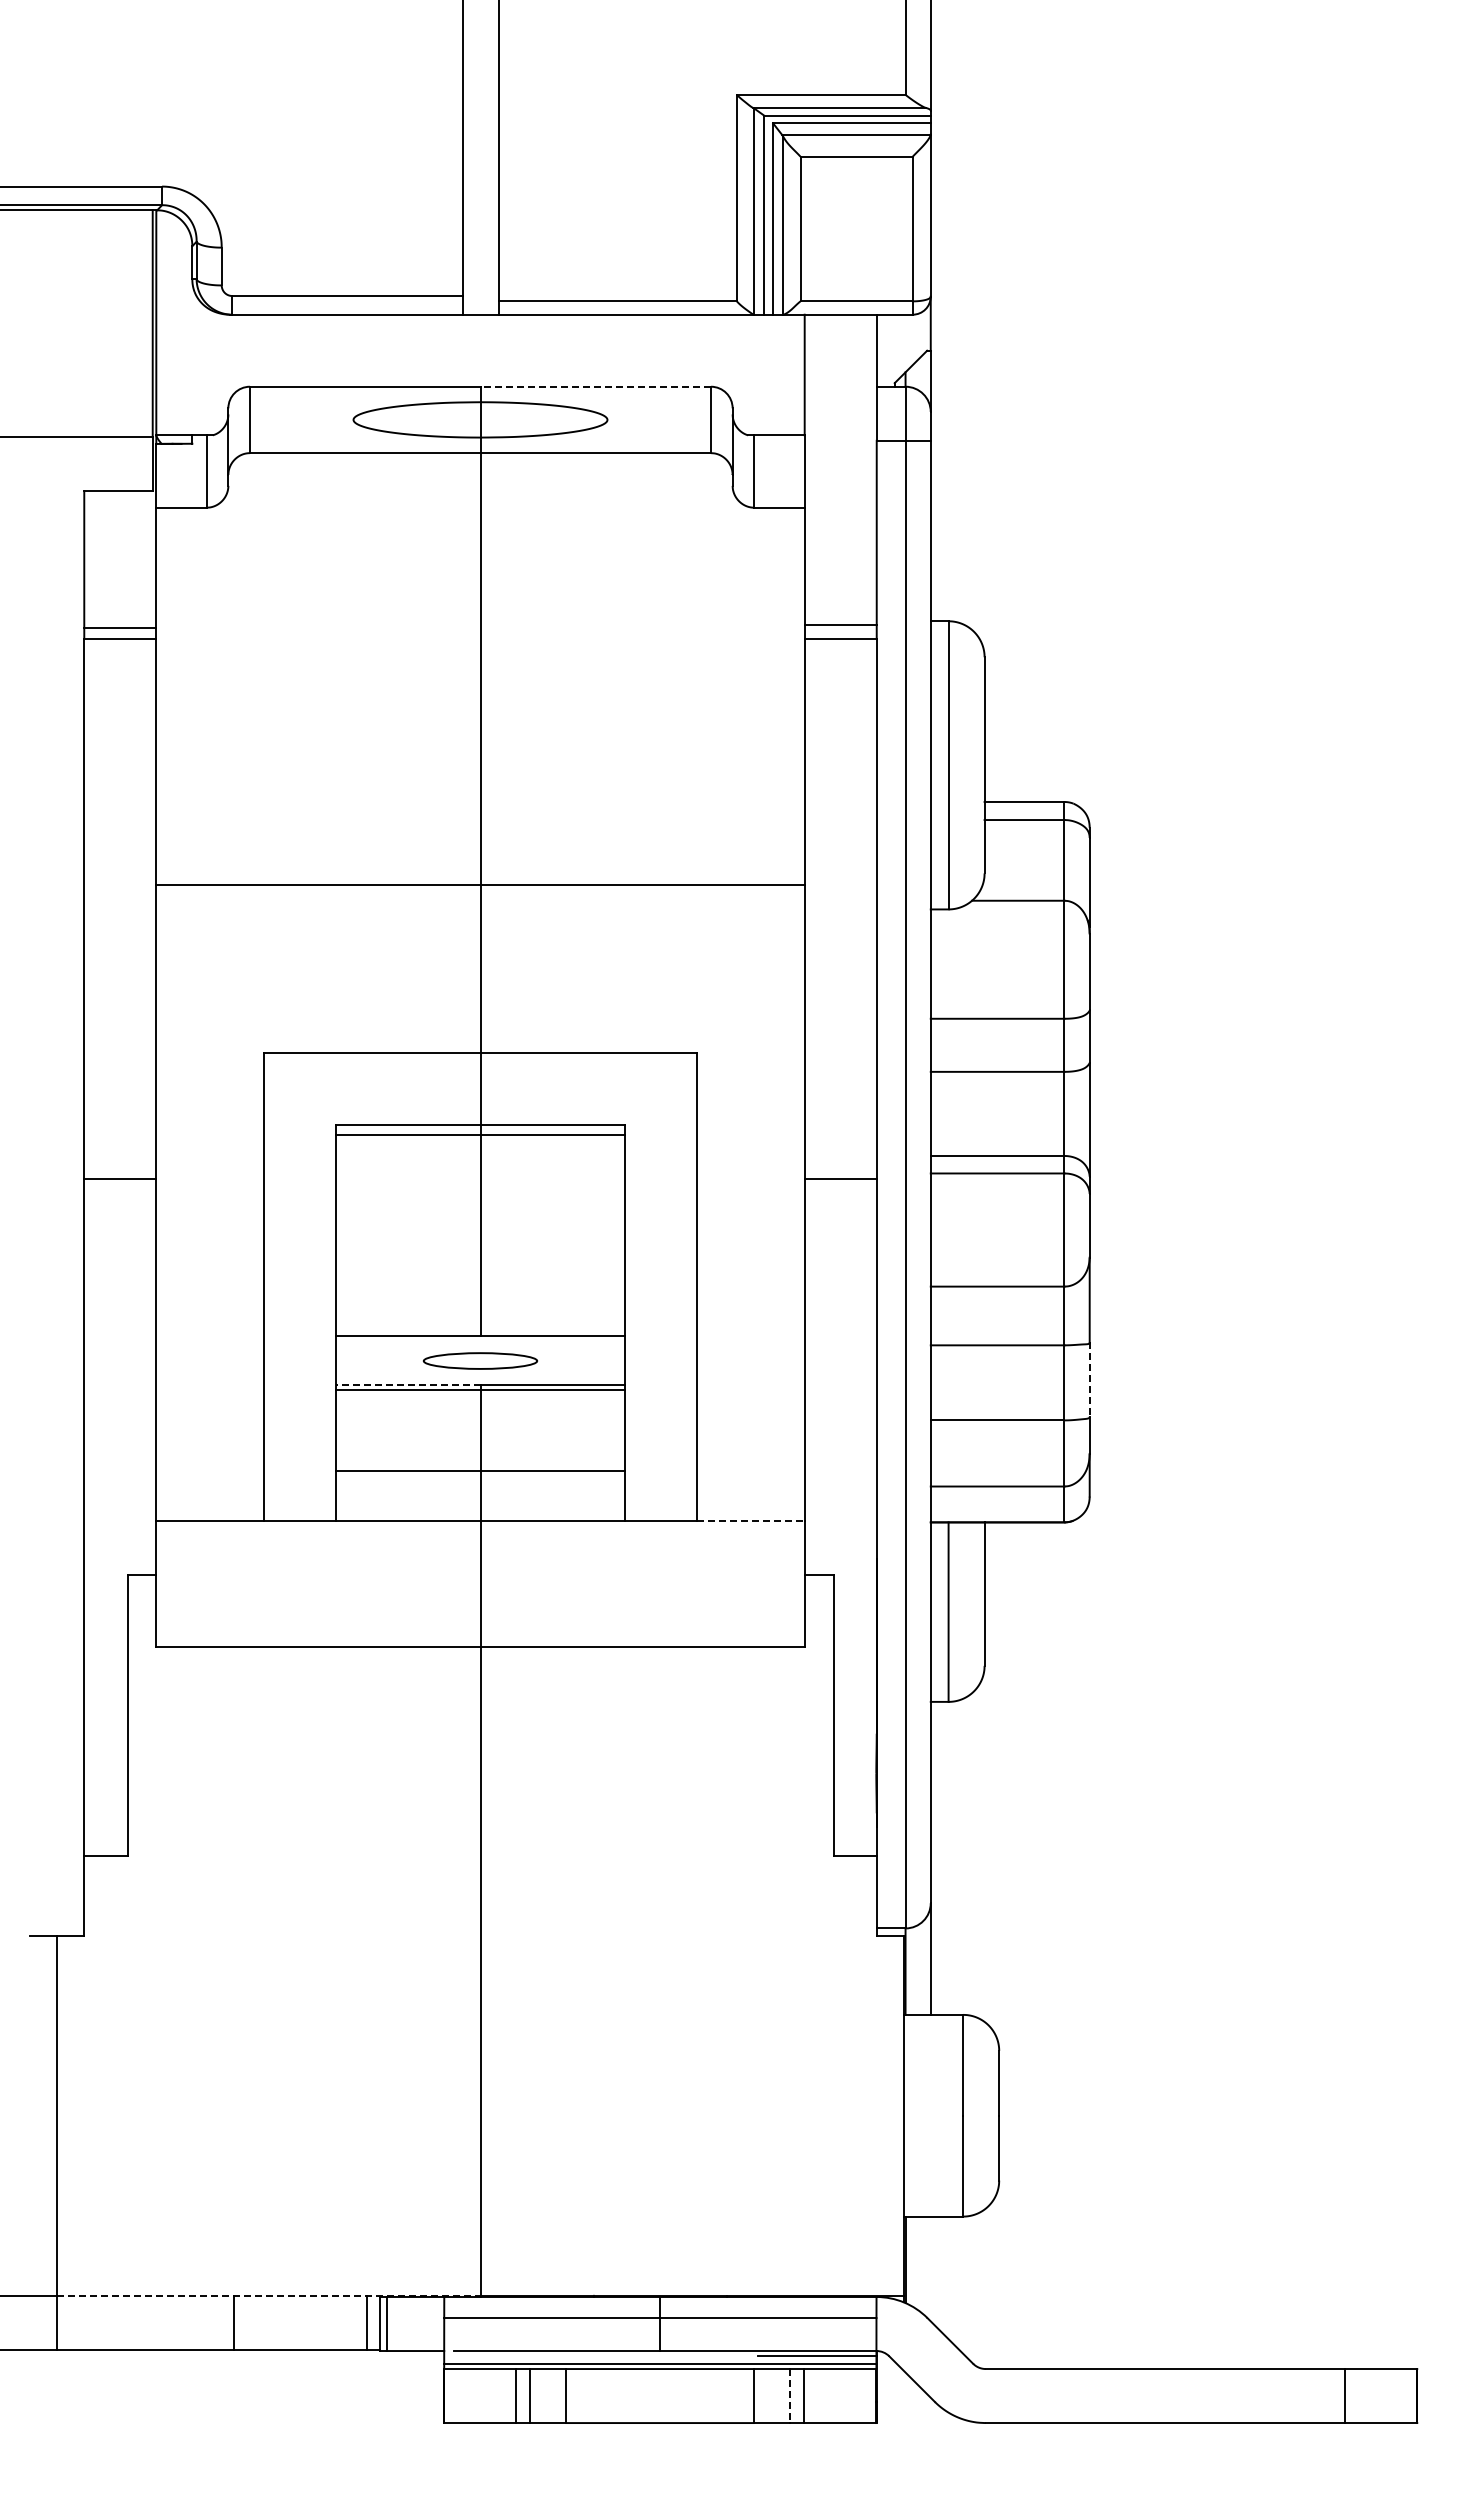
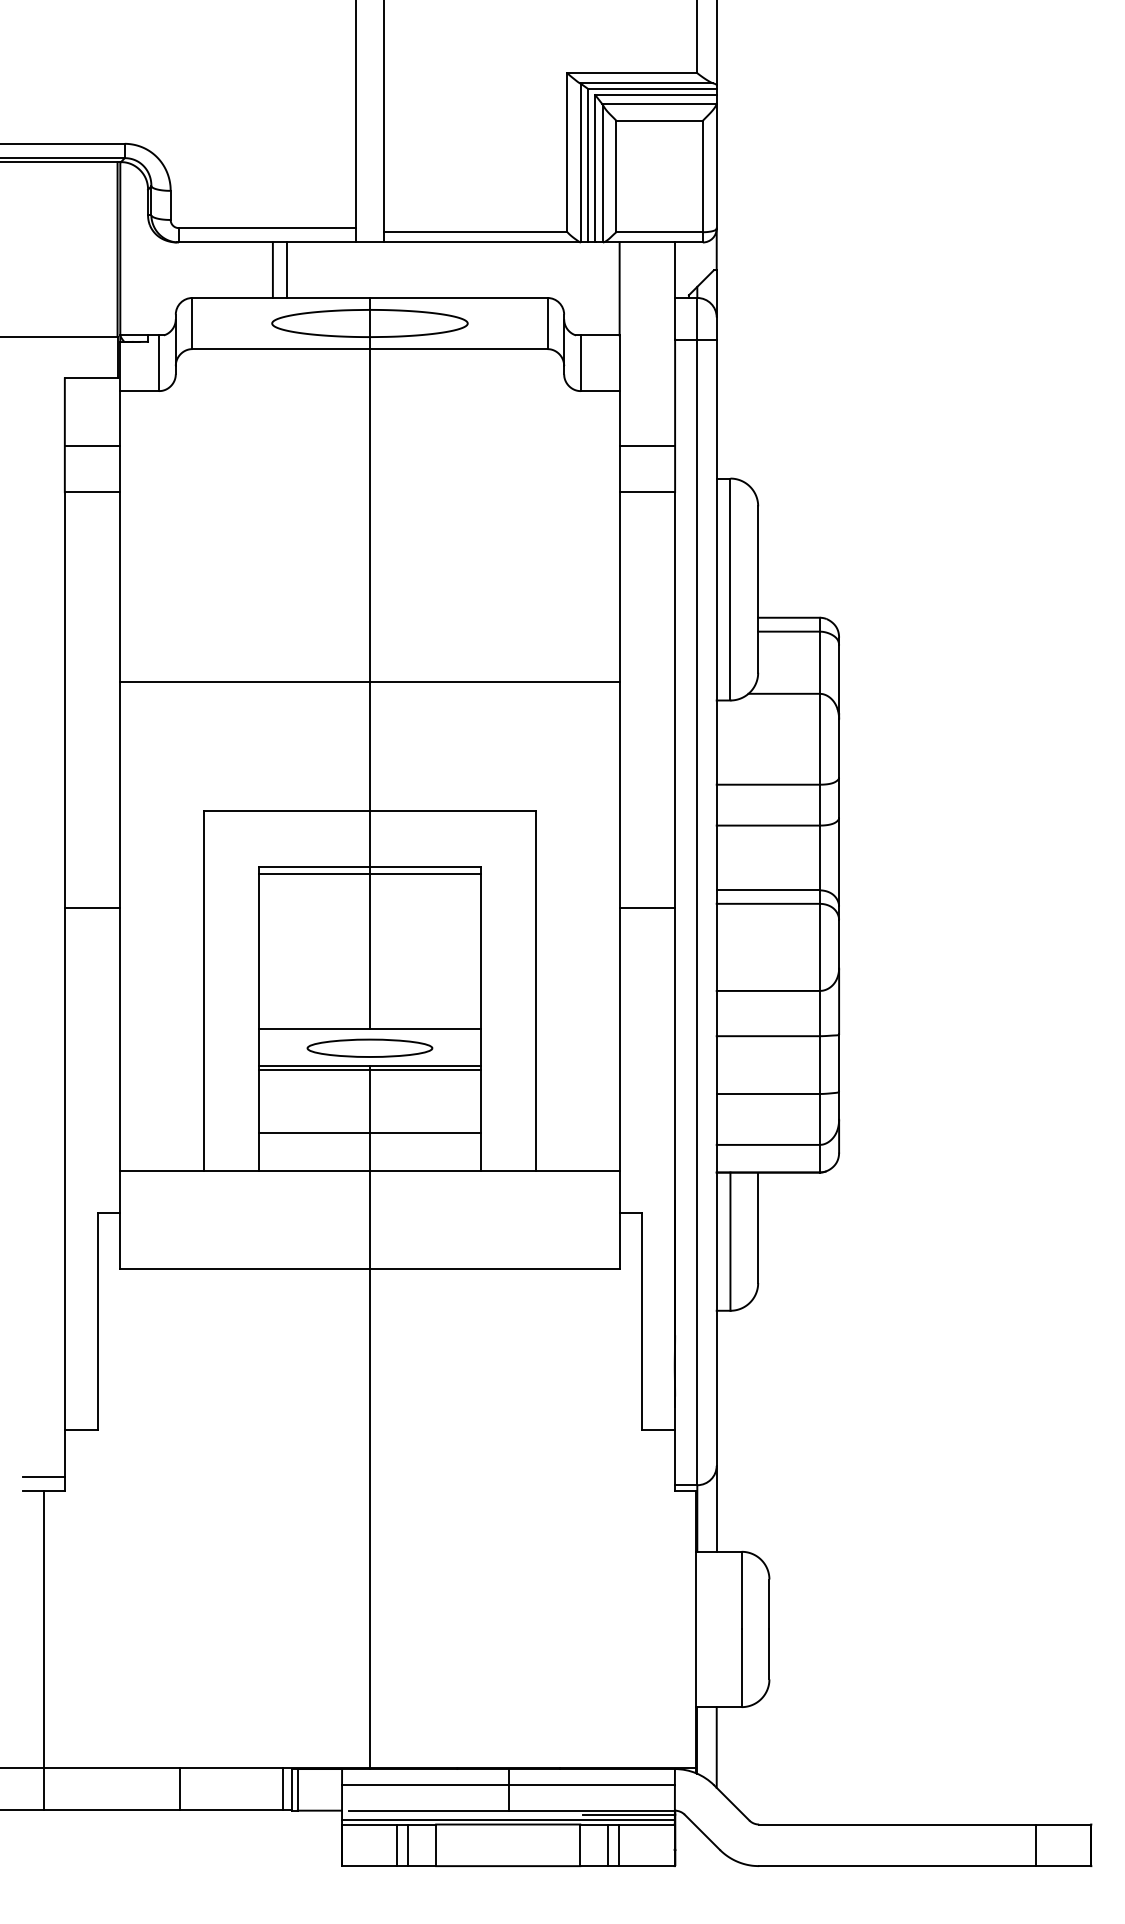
line: (354, 350) -> (272, 270), added
line: (372, 350) -> (286, 270), added
line: (595, 386) -> (458, 297), dashed -> solid
line: (840, 625) -> (647, 446), moved
line: (120, 628) -> (92, 446), moved
part: (480, 1360) -> (369, 1047), size x1.43
line: (1089, 1380) -> (838, 1063), dashed -> solid
line: (407, 1384) -> (313, 1066), dashed -> solid
line: (751, 1520) -> (578, 1171), dashed -> solid
line: (57, 1917) -> (44, 1476), added
line: (930, 2268) -> (716, 1747), added
line: (268, 2295) -> (206, 1767), dashed -> solid
line: (789, 2396) -> (607, 1845), dashed -> solid

